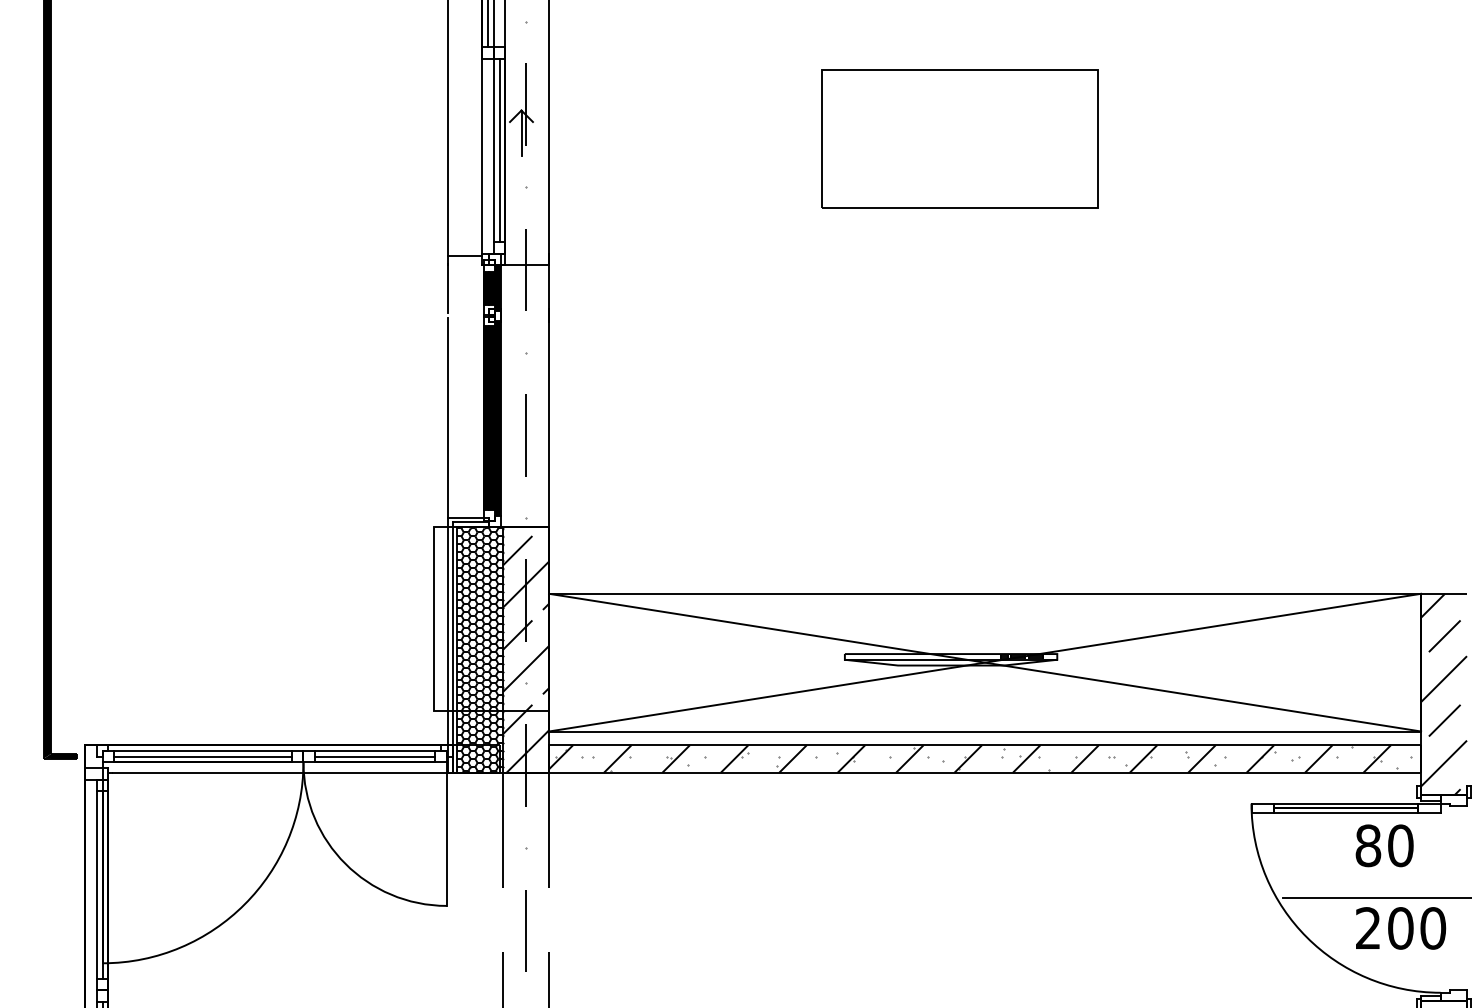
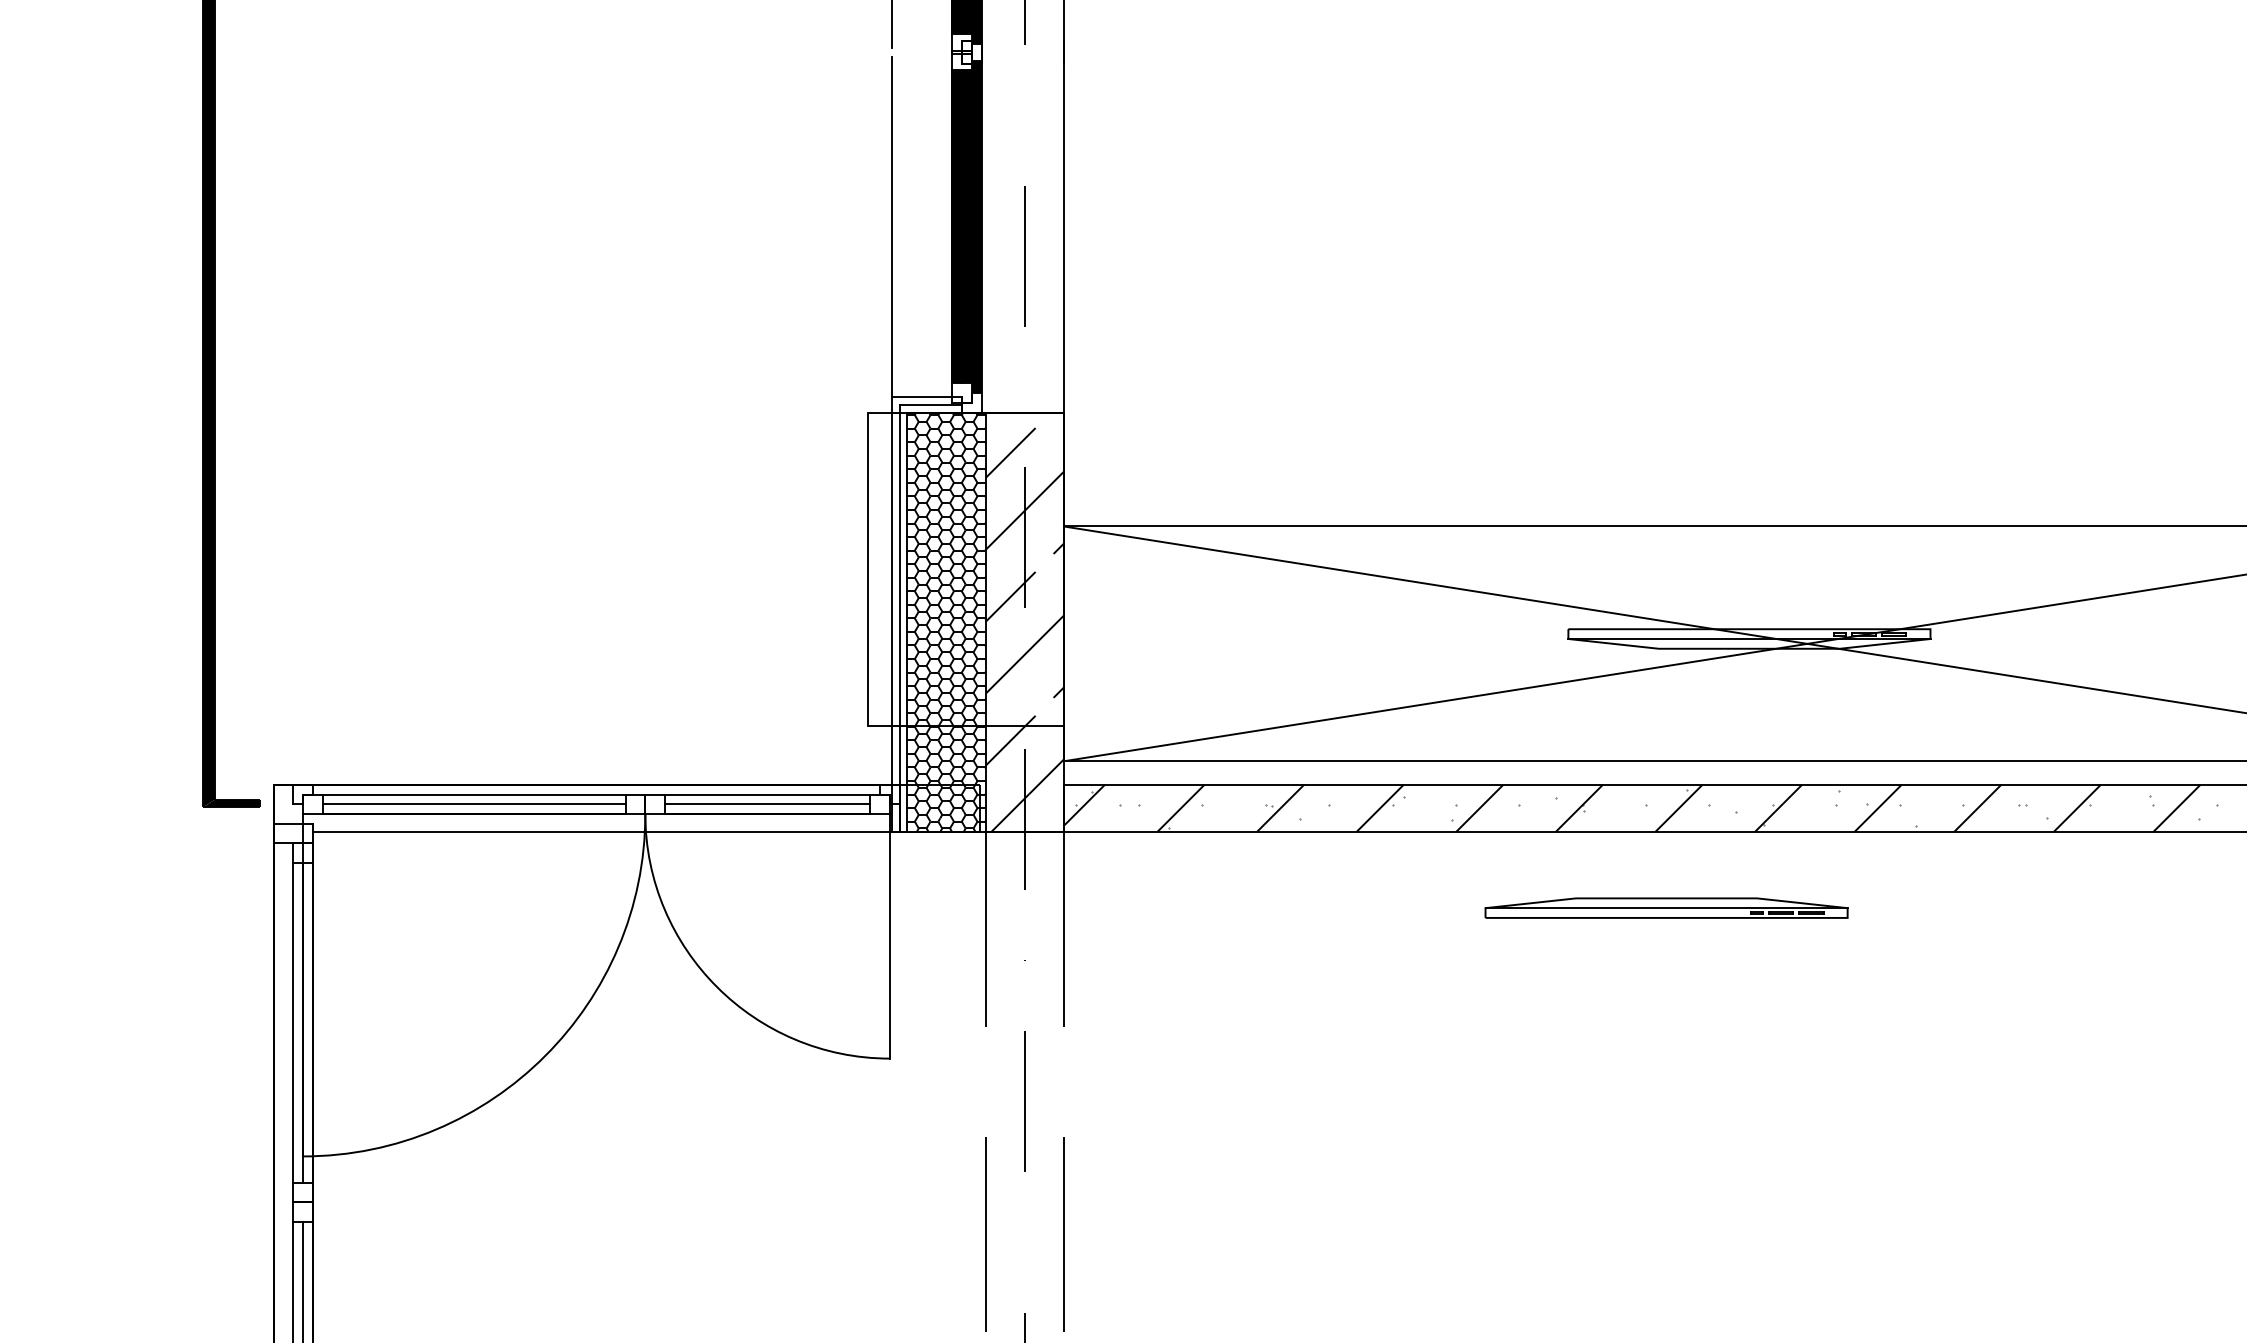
part: (902, 817) -> (1666, 907), added

